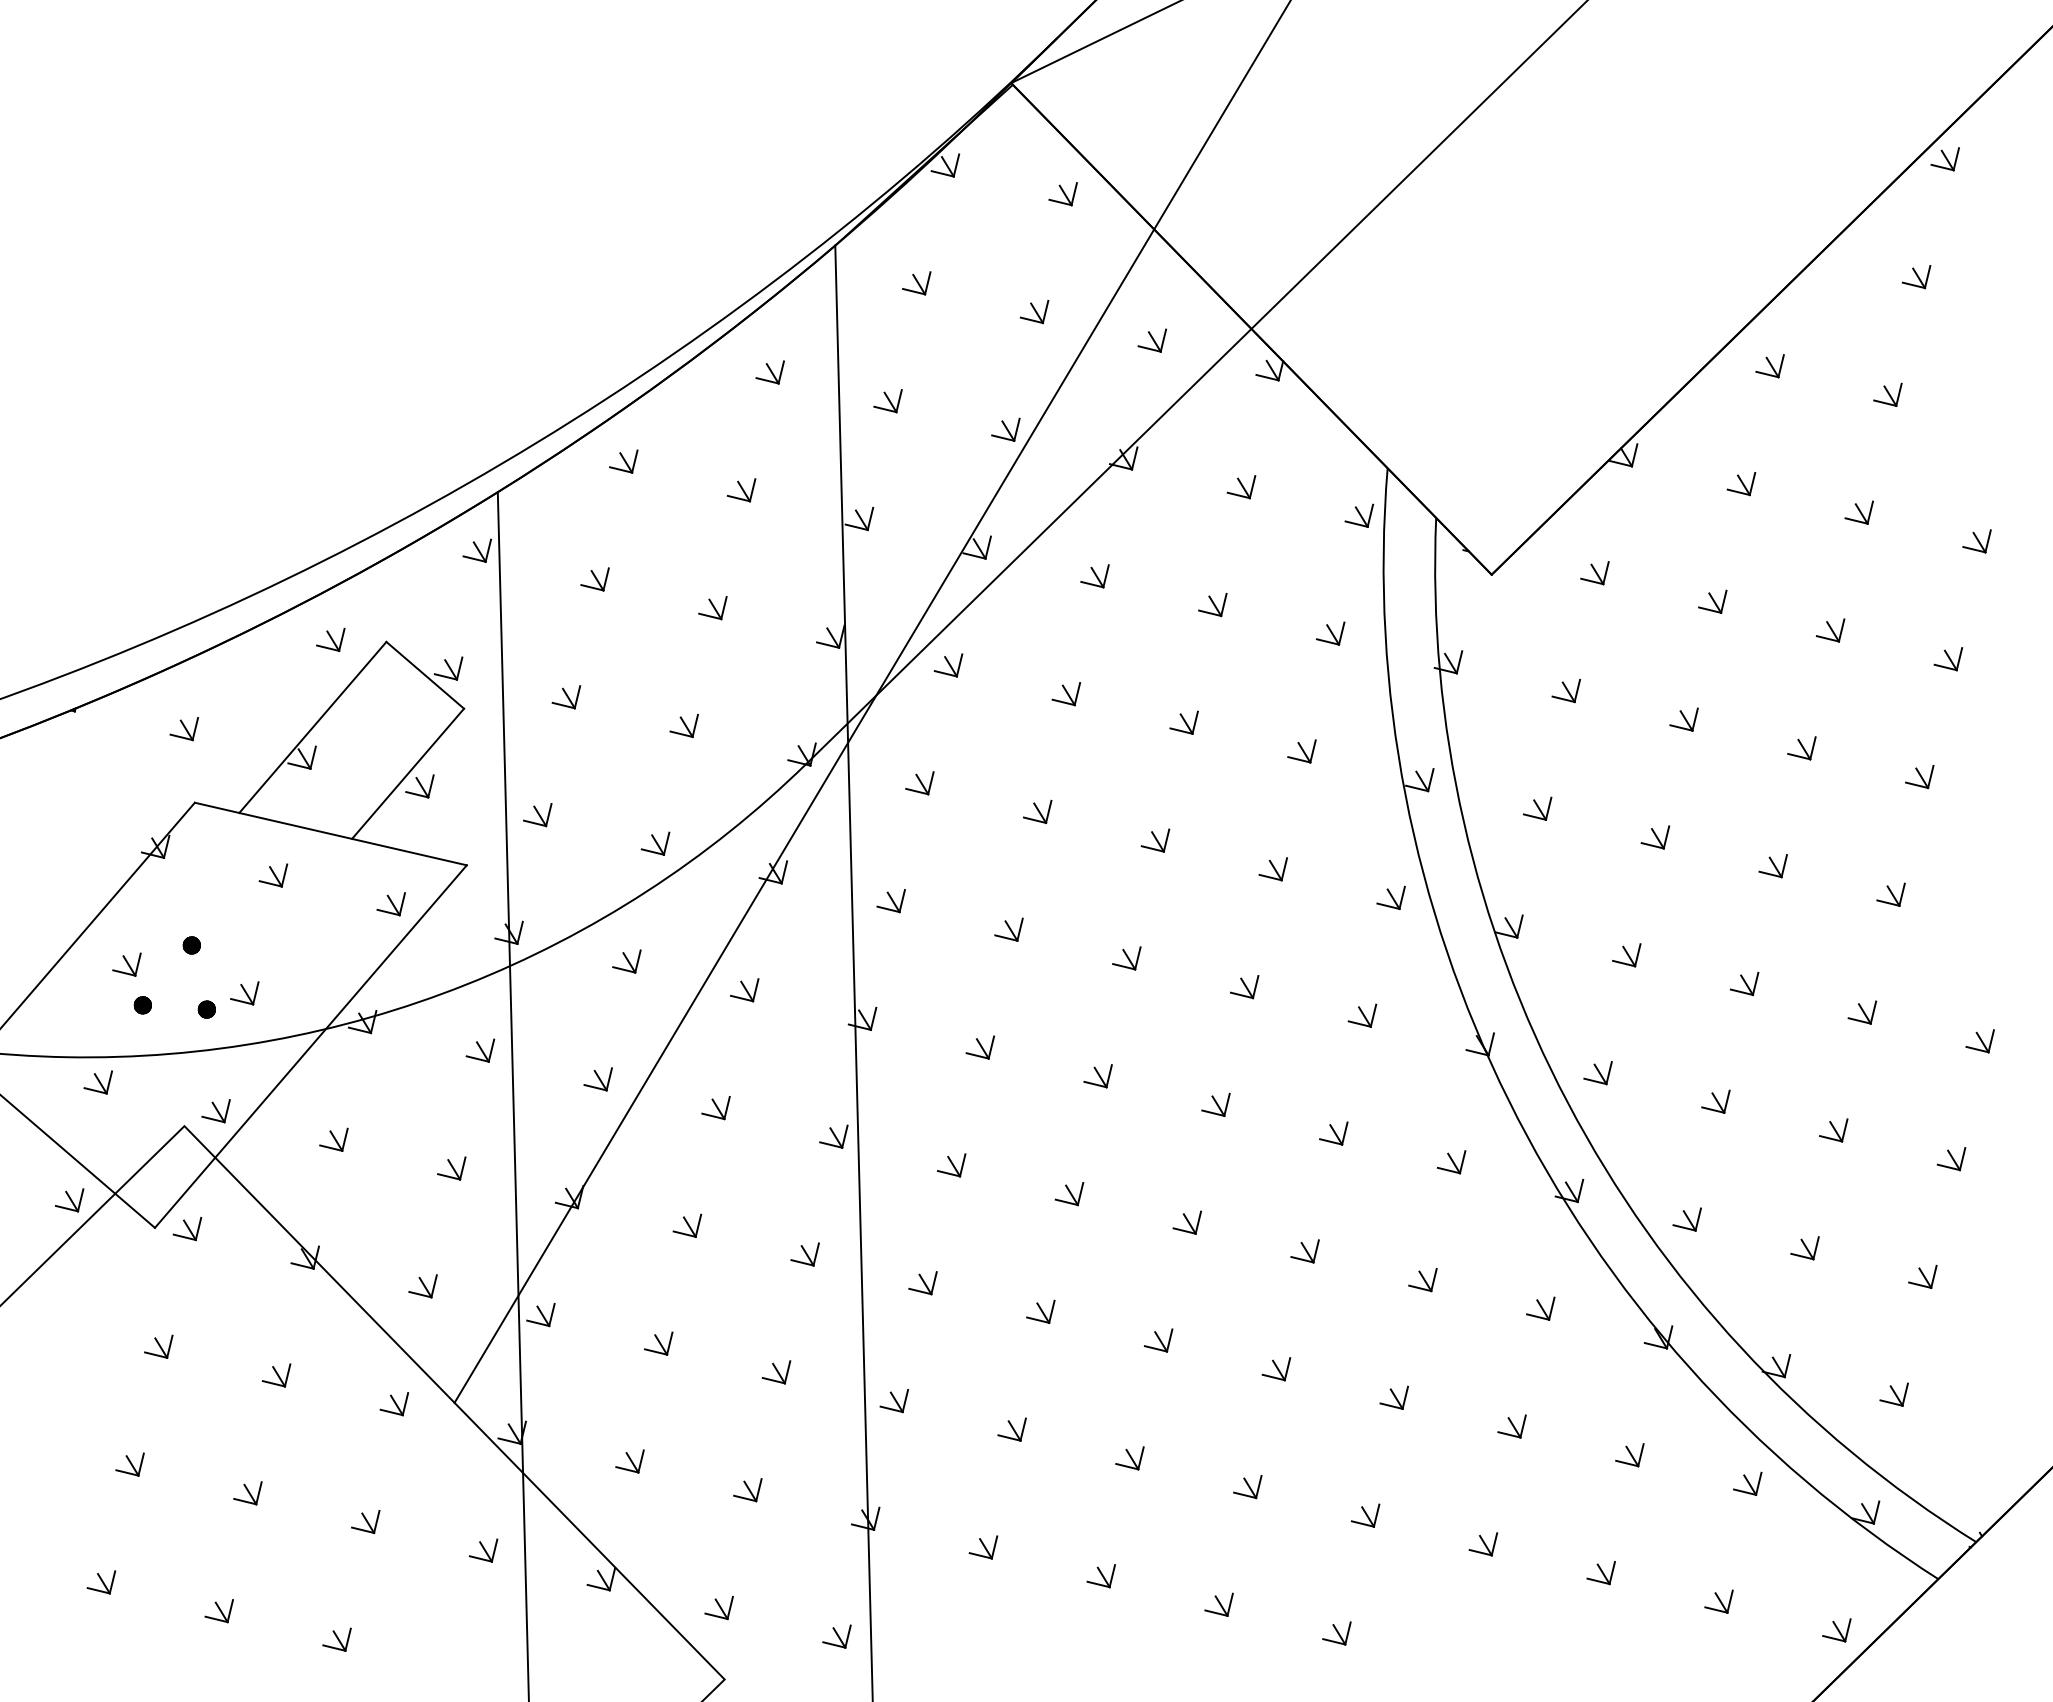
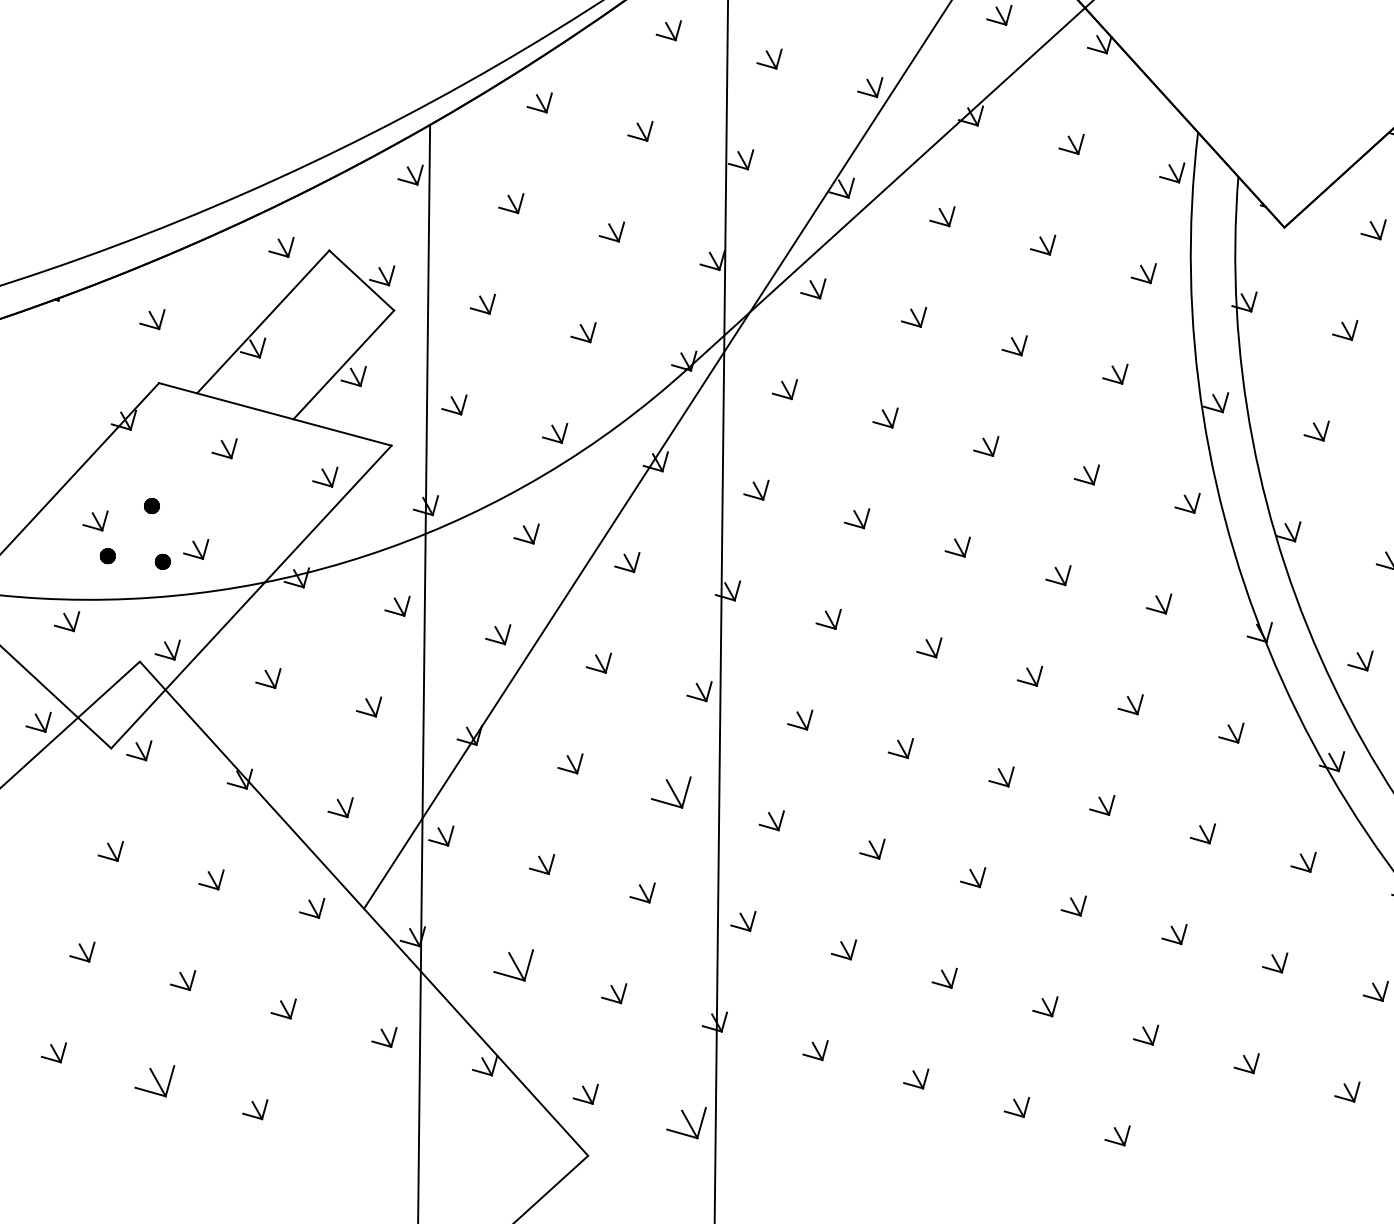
part: (804, 1254) -> (670, 791), size x1.6
part: (629, 1461) -> (513, 964), size x1.6
part: (218, 1611) -> (153, 1081), size x1.6
part: (836, 1636) -> (685, 1122), size x1.6

